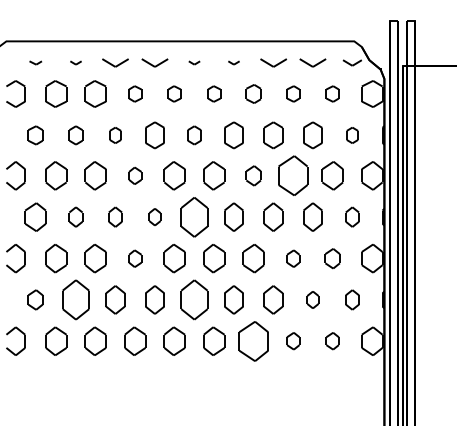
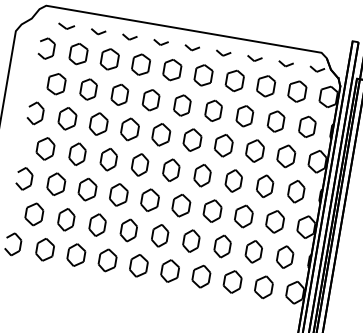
part: (35, 62) -> (66, 26), size x1.67
part: (75, 62) -> (98, 31), size x1.67
part: (115, 62) -> (129, 37), size x0.71
part: (154, 62) -> (160, 42), size x0.71
part: (194, 62) -> (192, 47), size x1.67
part: (233, 62) -> (223, 53), size x1.67
part: (272, 62) -> (253, 58), size x0.71
part: (312, 62) -> (285, 63), size x0.71
part: (135, 93) -> (141, 64), size x1.67
part: (174, 93) -> (172, 69), size x1.67
part: (214, 93) -> (203, 75), size x1.67
part: (253, 93) -> (234, 80), size x1.43
part: (293, 93) -> (266, 85), size x1.67
part: (332, 93) -> (297, 91), size x1.67
part: (35, 135) -> (56, 84), size x1.43
part: (75, 135) -> (88, 89), size x1.43
part: (115, 135) -> (119, 94), size x1.67
part: (194, 135) -> (182, 105), size x1.43
part: (352, 135) -> (307, 127), size x1.67
part: (135, 175) -> (130, 129), size x1.67
part: (253, 175) -> (223, 145), size x1.43
part: (293, 175) -> (255, 150), size x0.71
part: (75, 216) -> (77, 153), size x1.43
part: (115, 216) -> (108, 159), size x1.43
part: (154, 216) -> (139, 164), size x1.67
part: (194, 216) -> (171, 169), size x0.71
part: (352, 216) -> (296, 191), size x1.43
part: (135, 258) -> (119, 195), size x1.67
part: (293, 258) -> (244, 216), size x1.67
part: (332, 258) -> (274, 221), size x1.43
part: (35, 299) -> (34, 213), size x1.43
part: (75, 299) -> (66, 219), size x0.71
part: (194, 299) -> (160, 235), size x0.71
part: (312, 299) -> (253, 251), size x1.67
part: (352, 299) -> (285, 256), size x1.43
part: (253, 340) -> (201, 275), size x0.71
part: (293, 340) -> (232, 281), size x1.67
part: (332, 340) -> (263, 286), size x1.67

